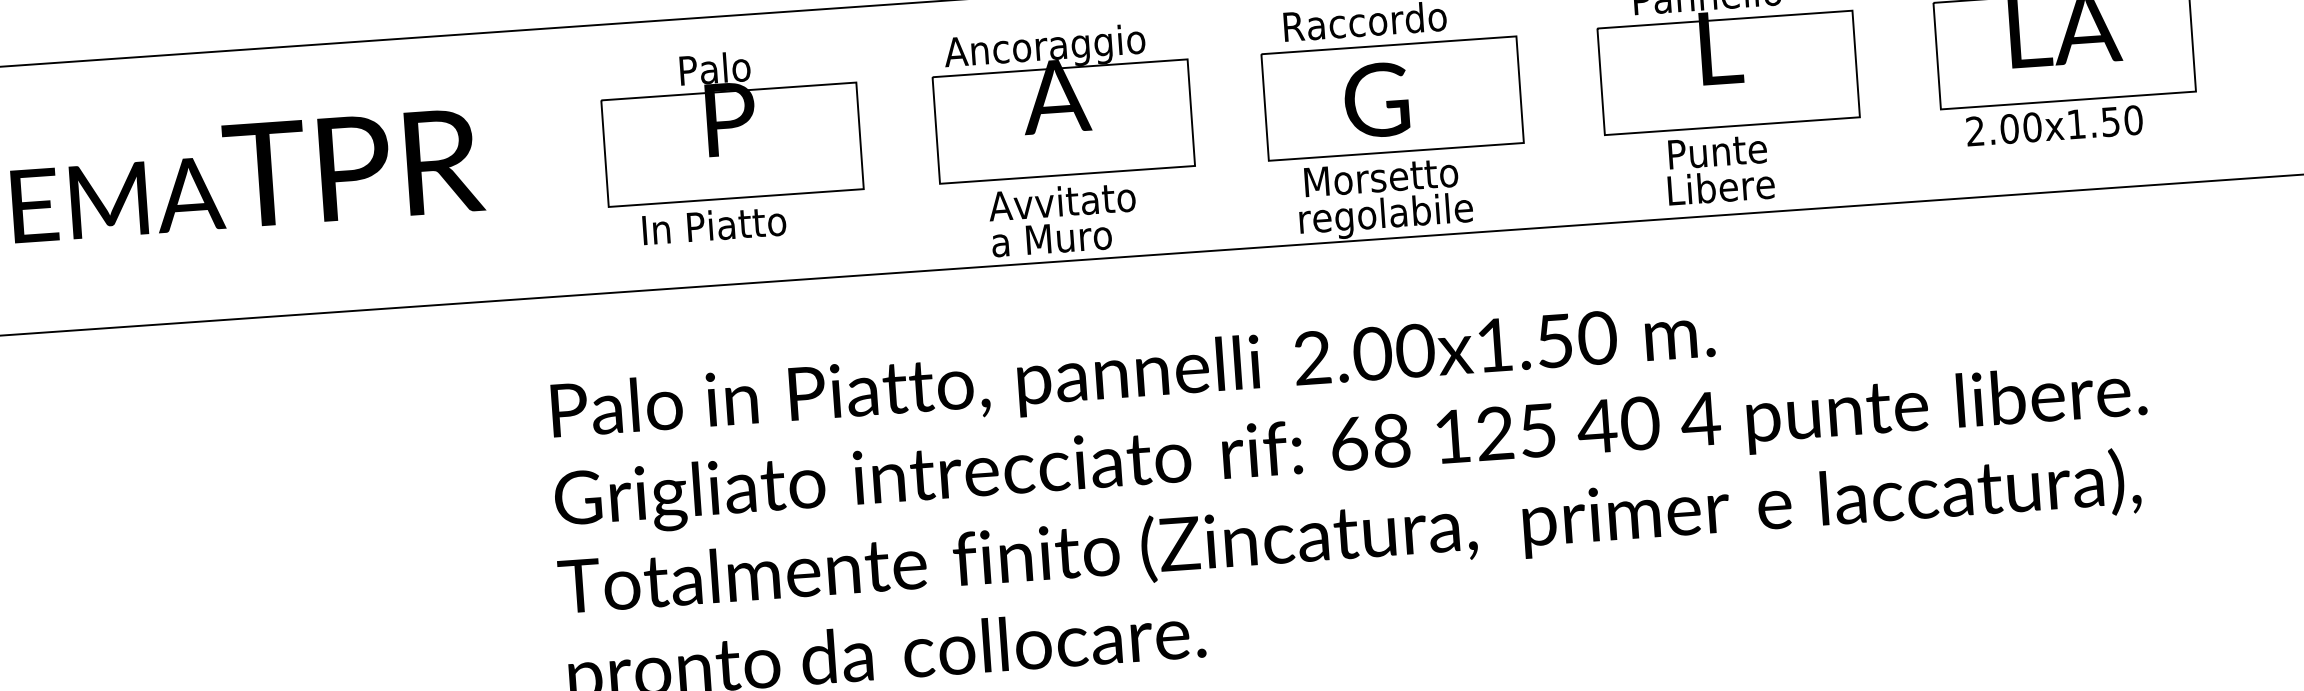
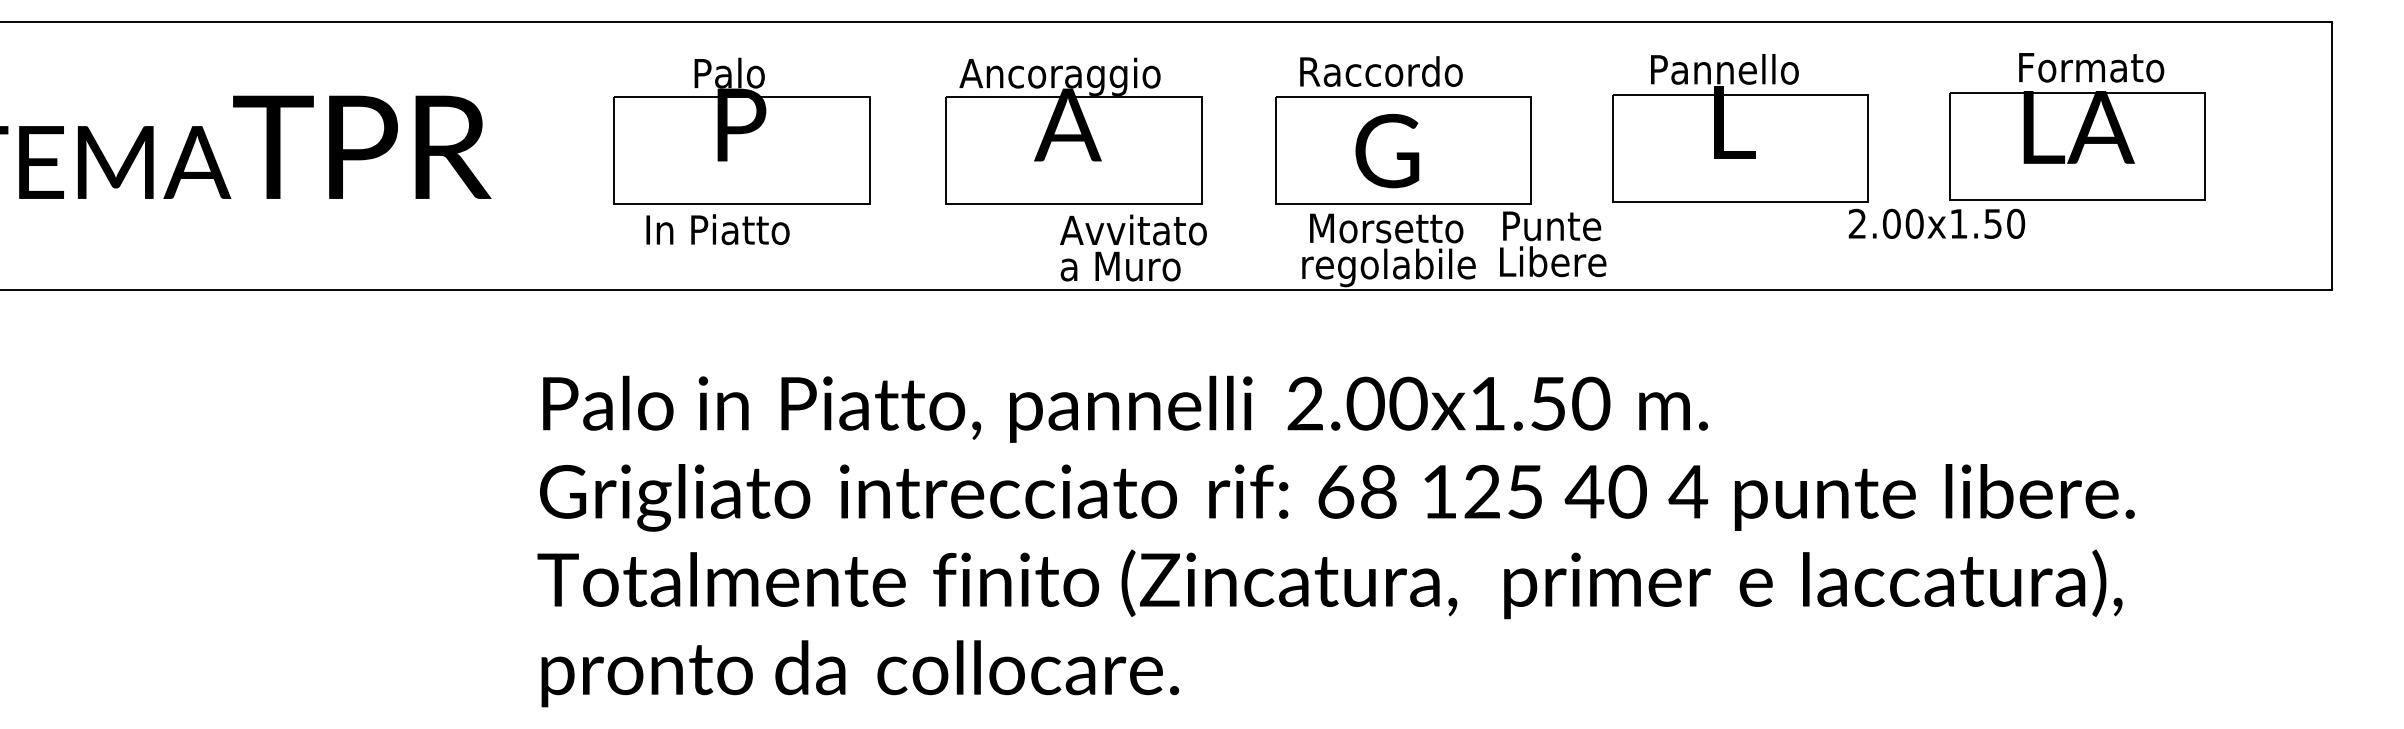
text: (2054, 125) -> (1936, 223), moved
text: (1720, 169) -> (1553, 244), moved
text: (1063, 218) -> (1133, 247), moved

